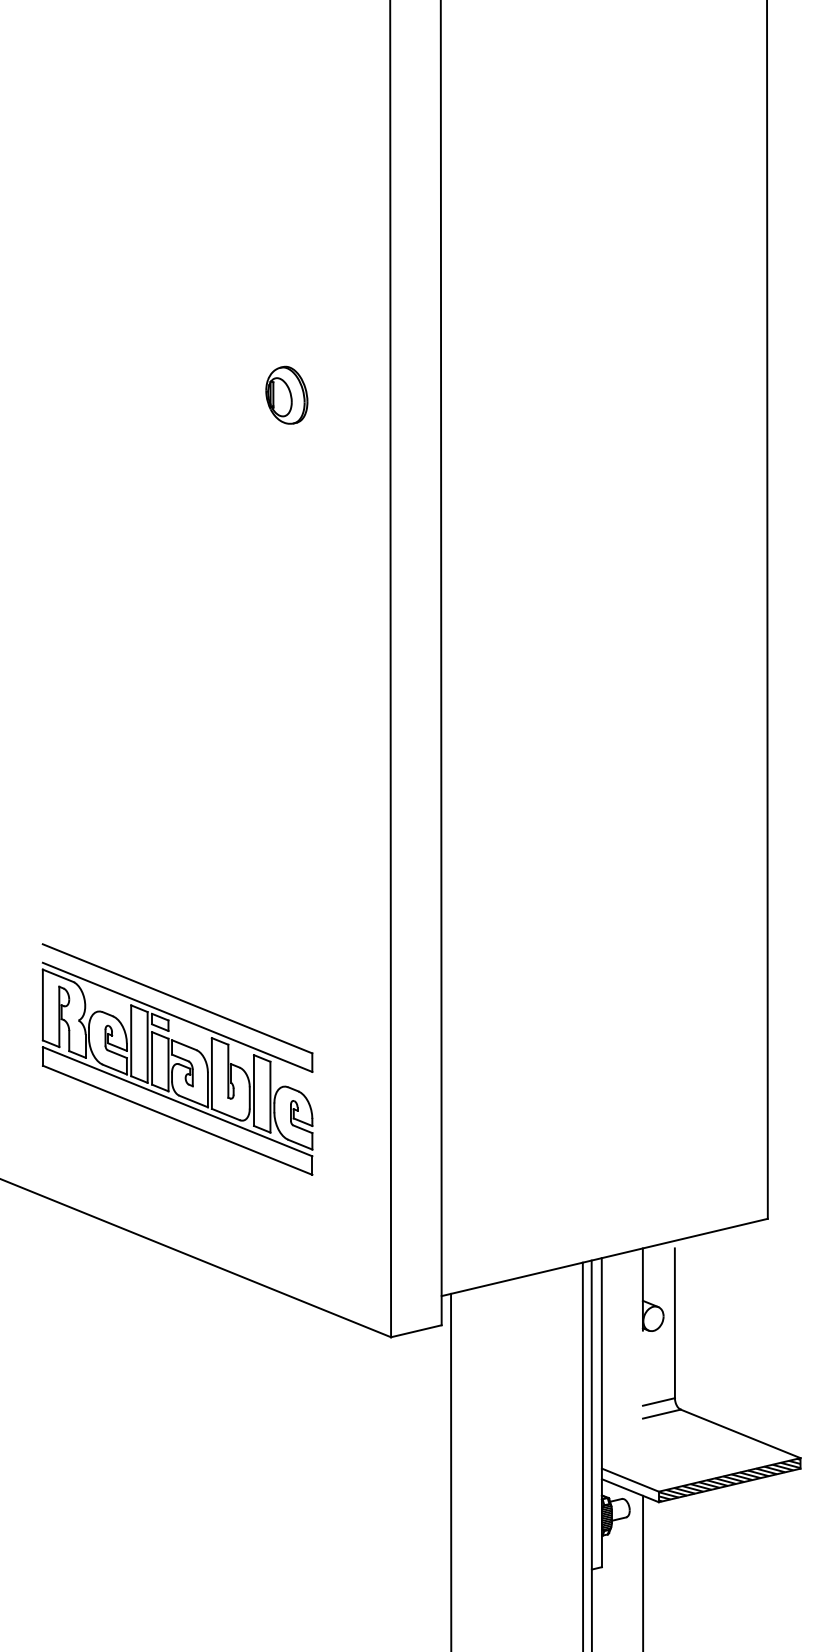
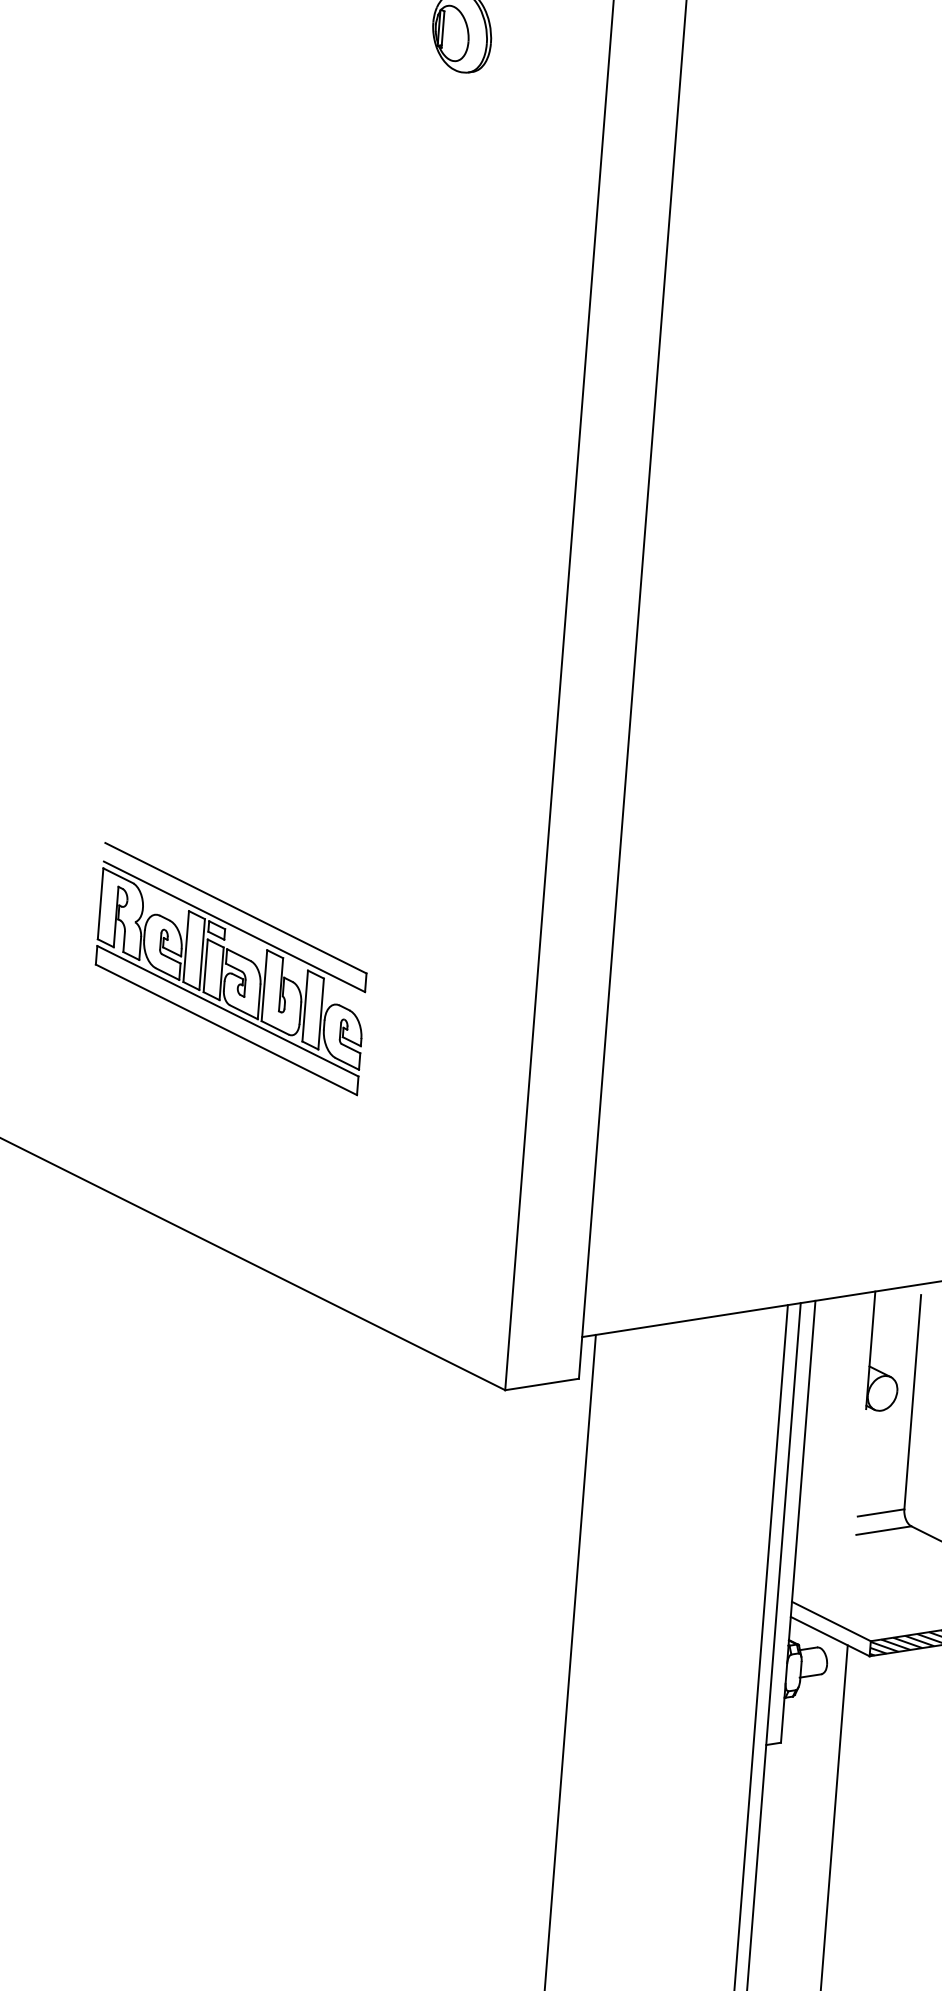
part: (177, 1059) -> (231, 968), size x0.7
hatch: (606, 1517) -> (793, 1672), removed

